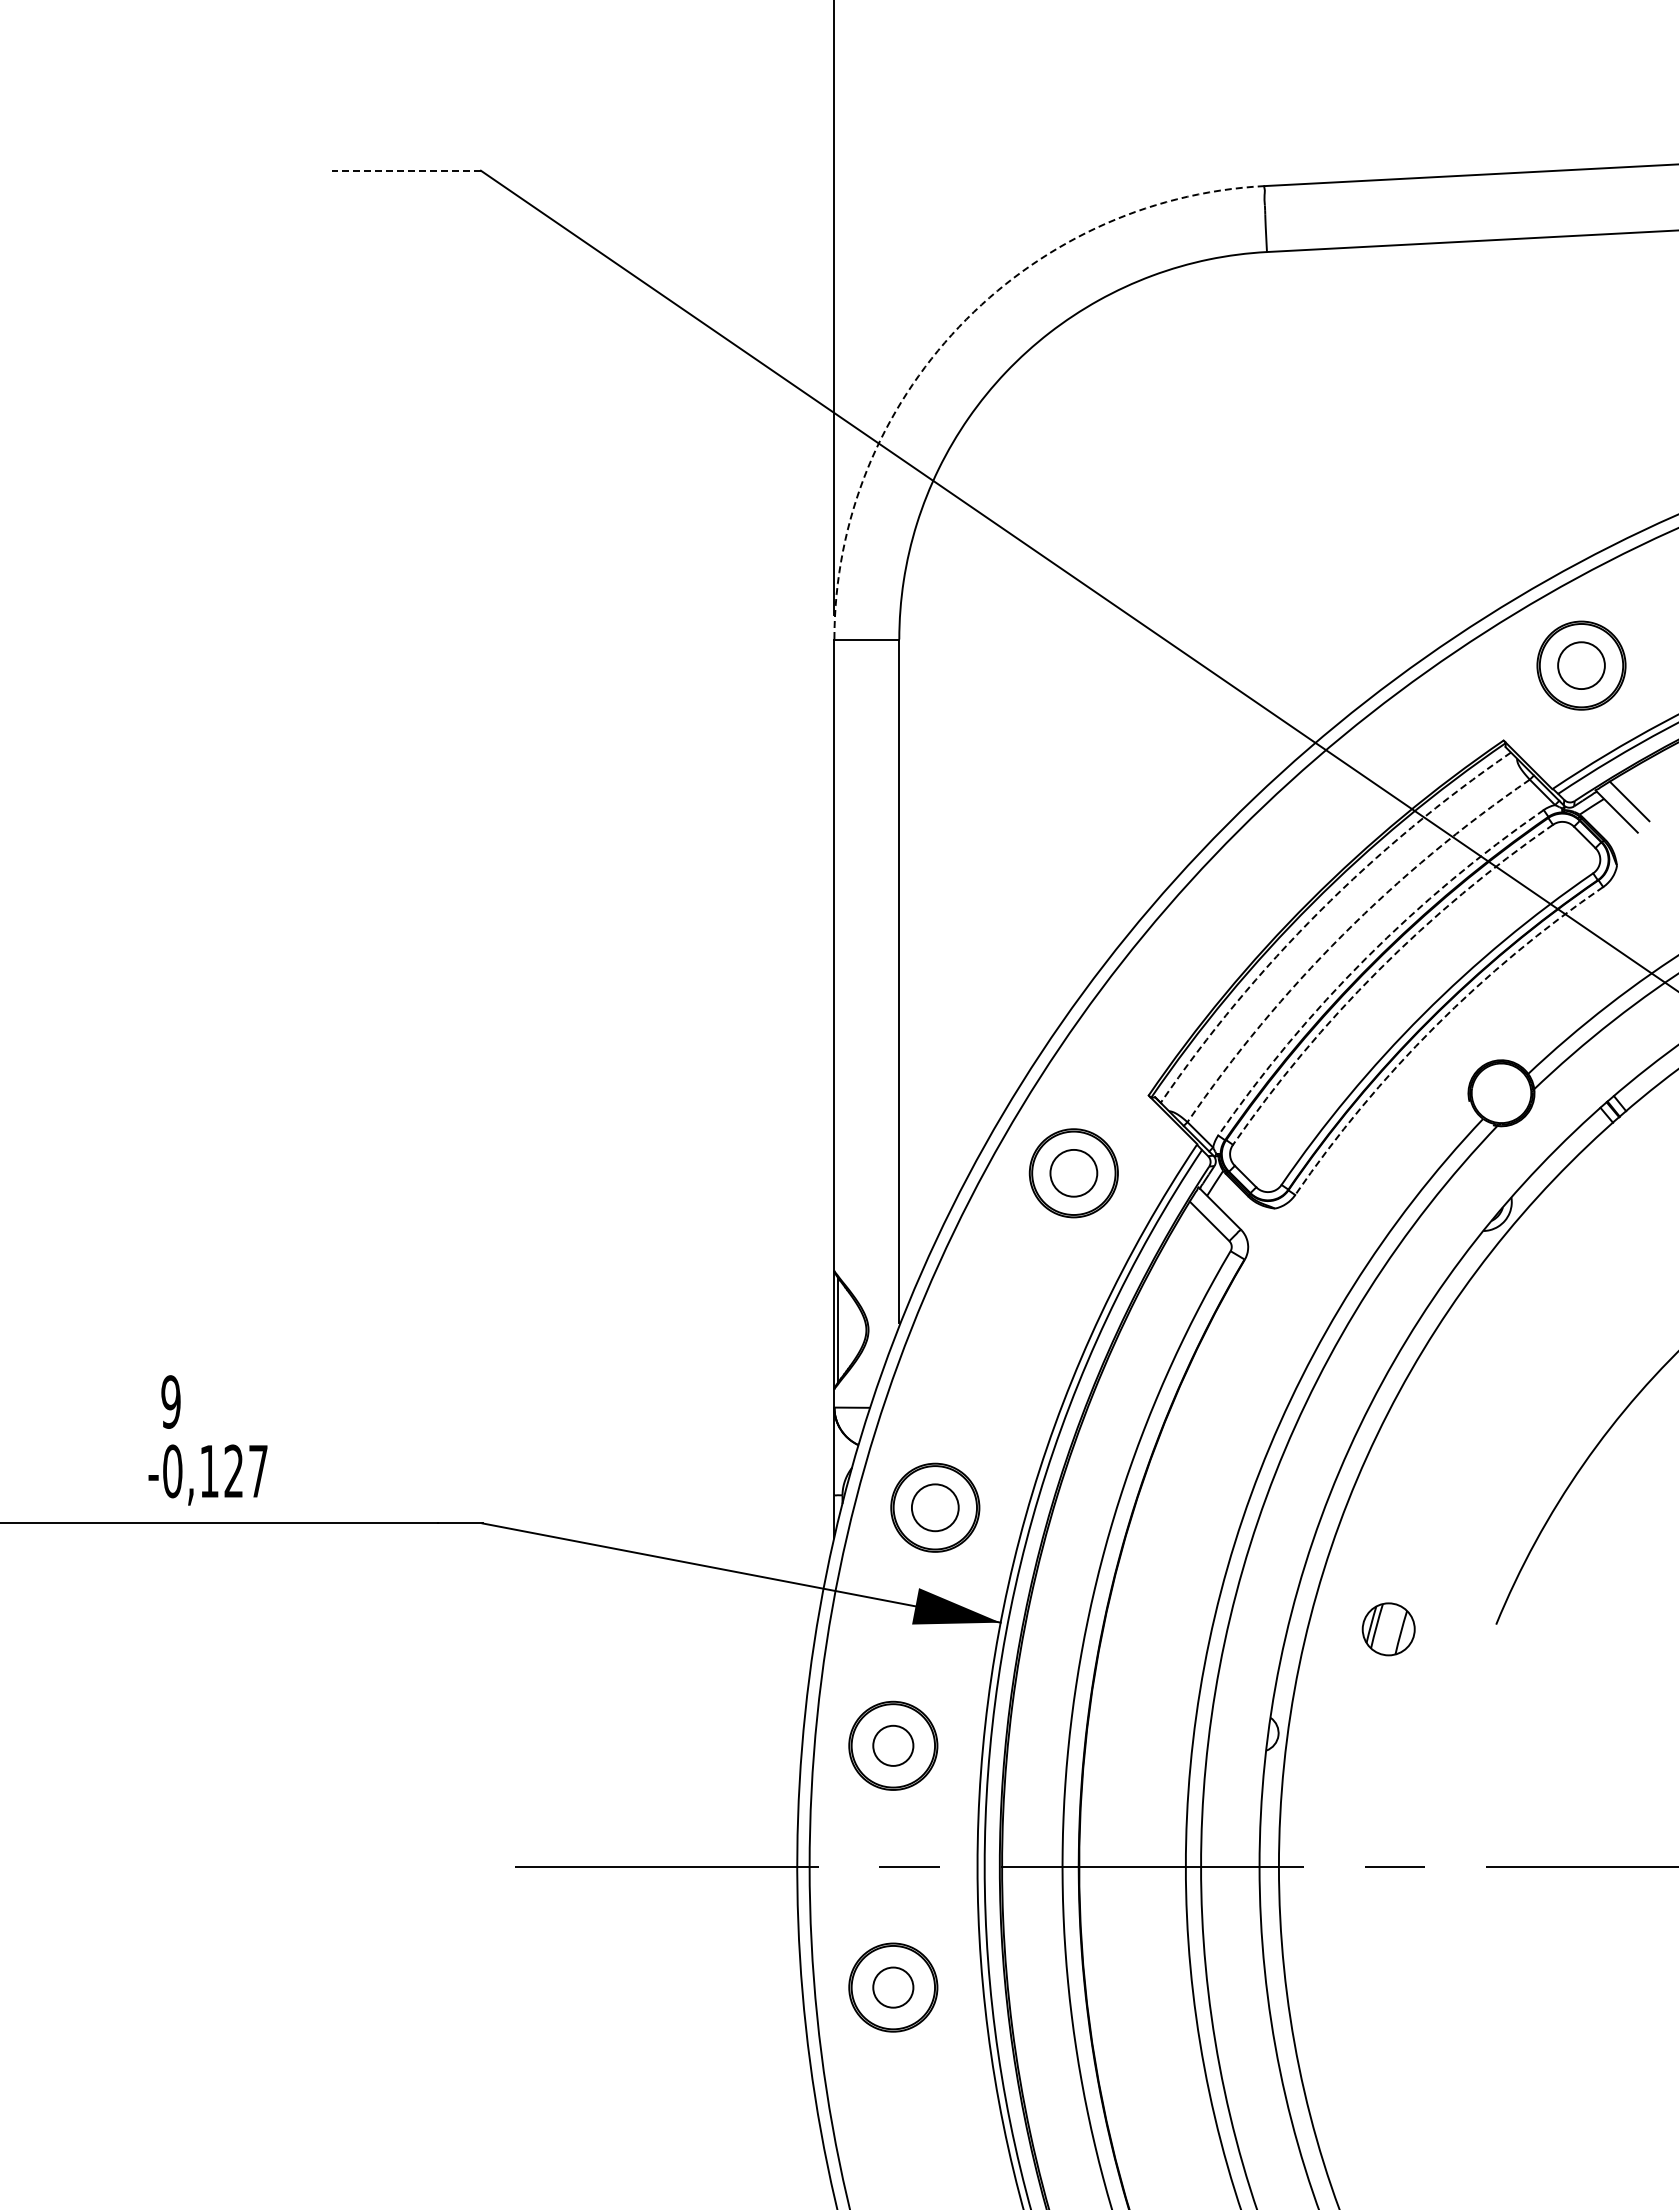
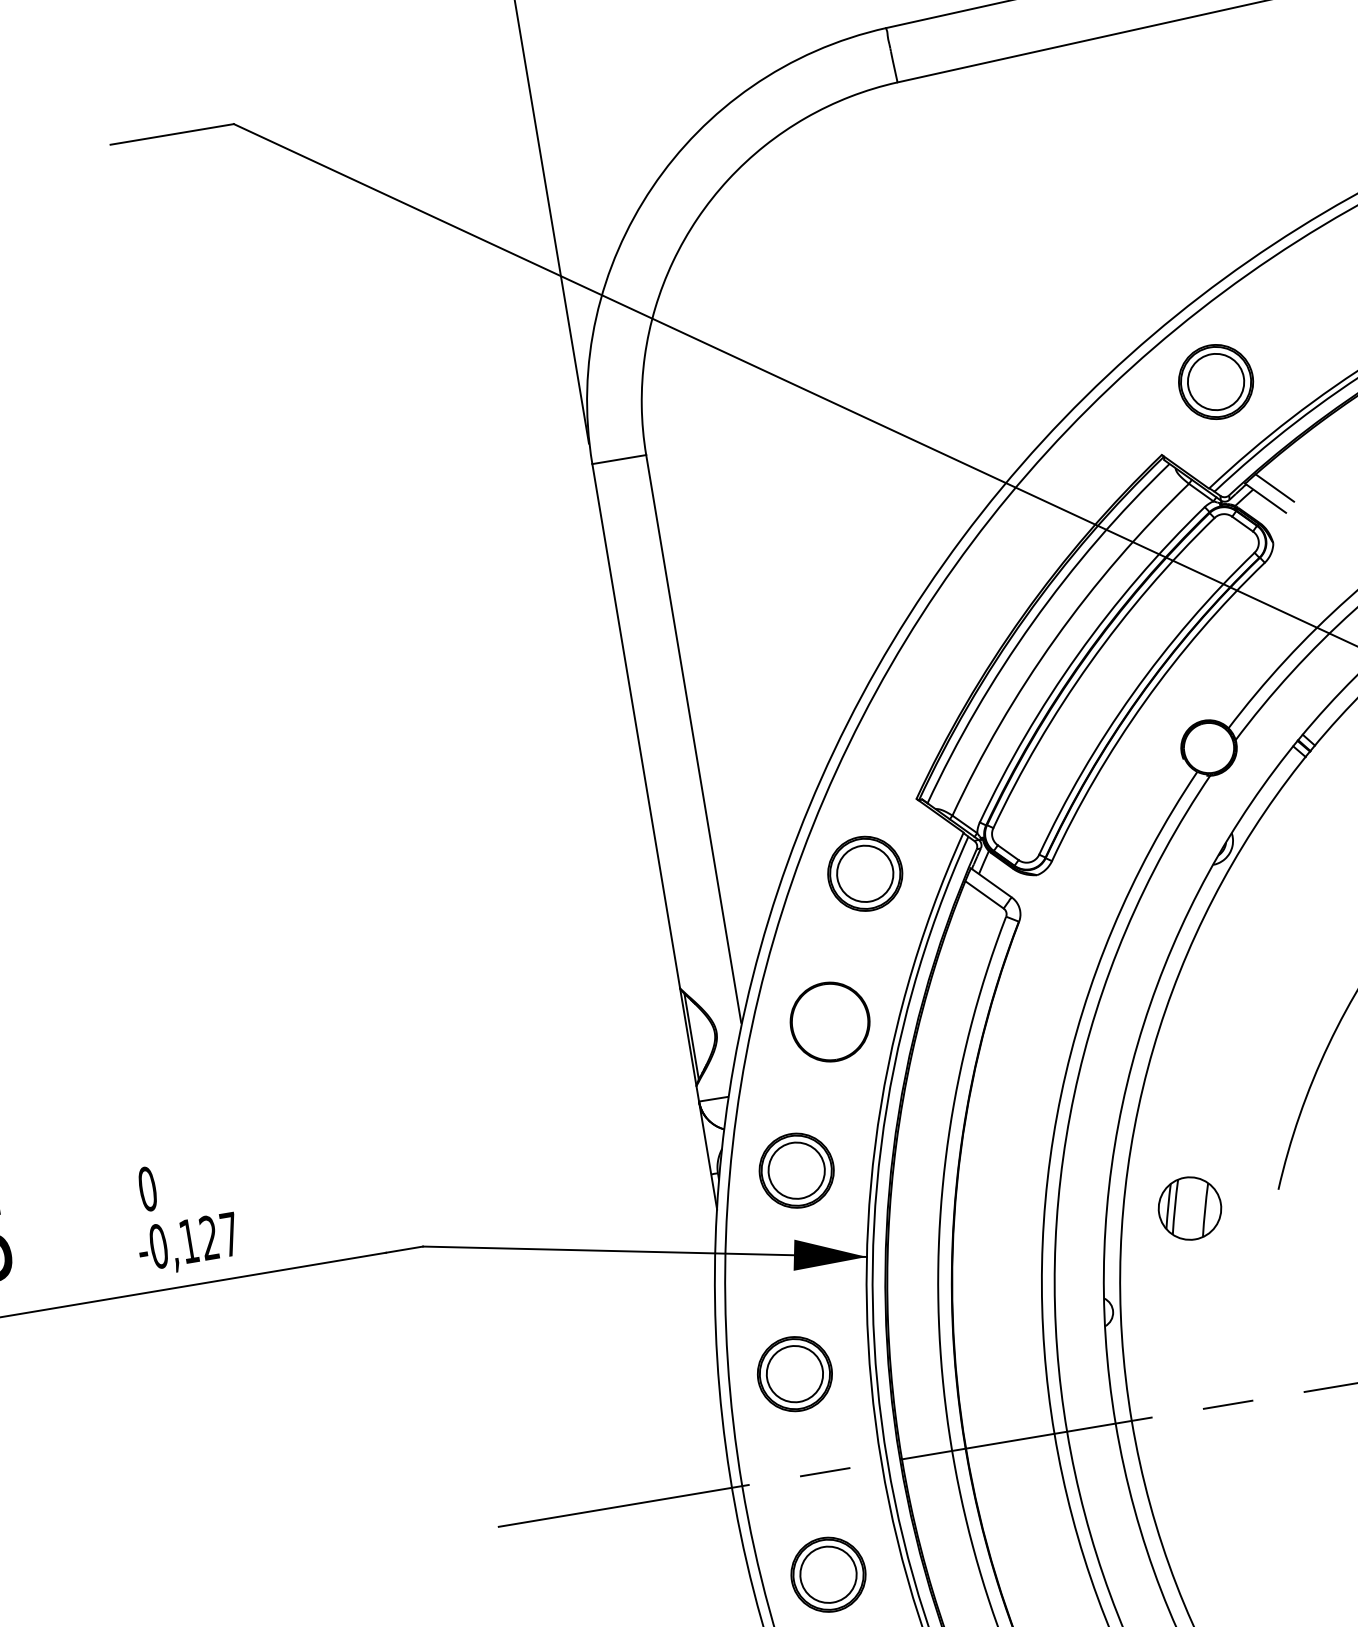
line: (406, 170) -> (172, 134), dashed -> solid
arc: (959, 326) -> (652, 186), dashed -> solid
circle: (1581, 665) -> (1216, 381), size x1.43
arc: (1319, 911) -> (1032, 622), dashed -> solid
arc: (1342, 935) -> (1055, 639), dashed -> solid
arc: (1366, 958) -> (1078, 654), dashed -> solid
arc: (1378, 970) -> (1089, 663), dashed -> solid
arc: (1434, 1026) -> (1144, 701), dashed -> solid
circle: (1073, 1172) -> (864, 873), size x1.43
part: (1003, 1339) -> (829, 1021), added
text: (170, 1401) -> (147, 1188), 9 -> 0
circle: (934, 1507) -> (795, 1170), size x1.43
part: (1388, 1629) -> (1189, 1208), size x1.43
circle: (892, 1745) -> (794, 1373), size x1.67
circle: (892, 1987) -> (827, 1574), size x1.67

